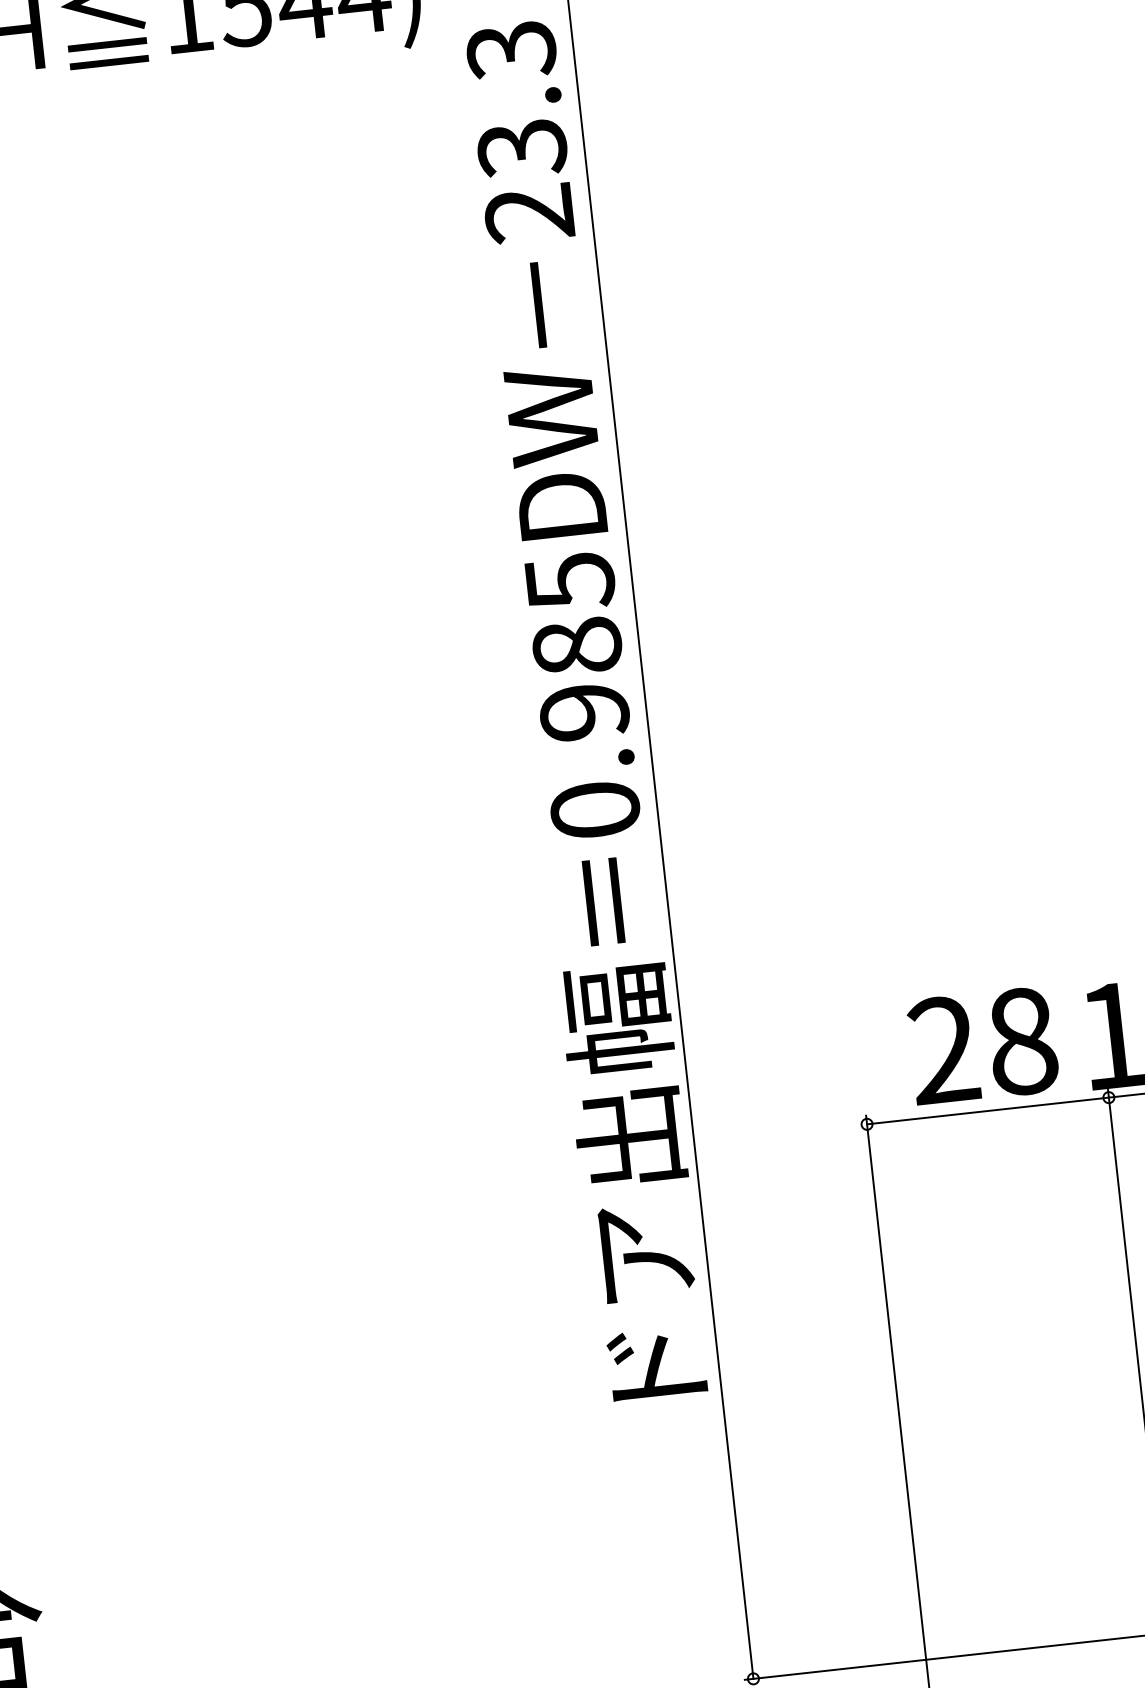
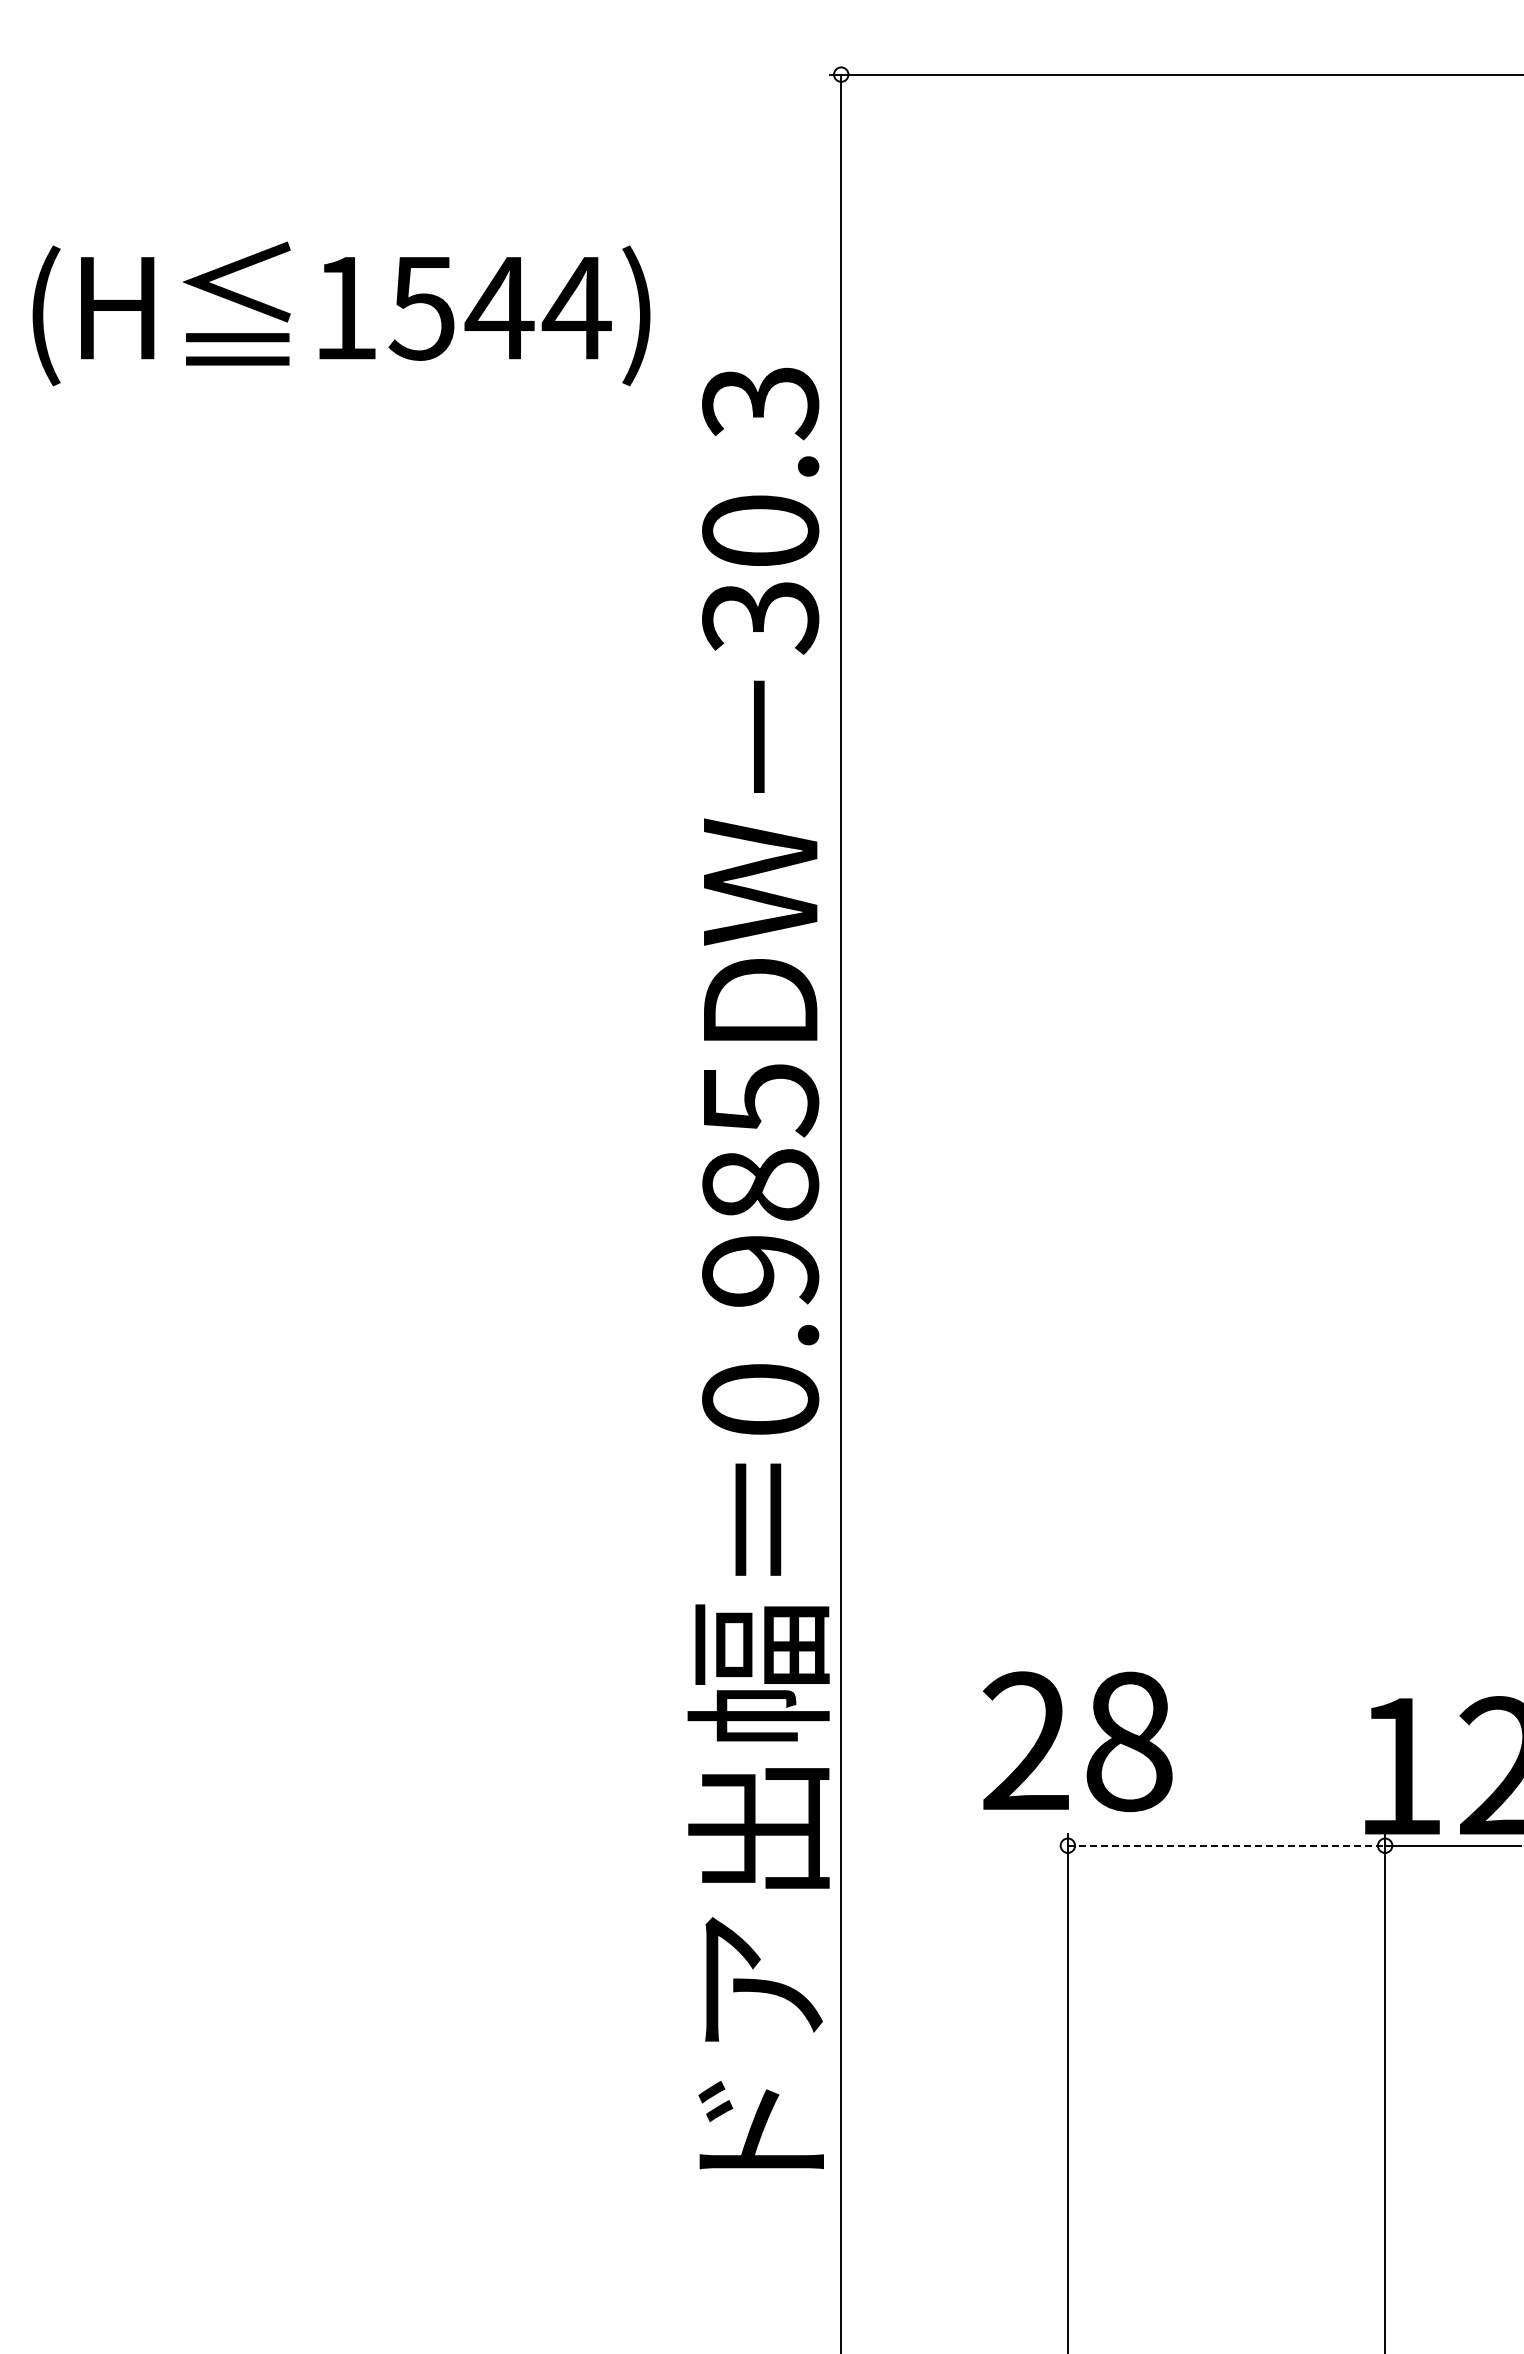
text: (525, 181) -> (760, 574), 23.3 -> 30.3
text: (983, 1045) -> (1077, 1741), moved
line: (987, 1110) -> (1226, 1845), solid -> dashed

